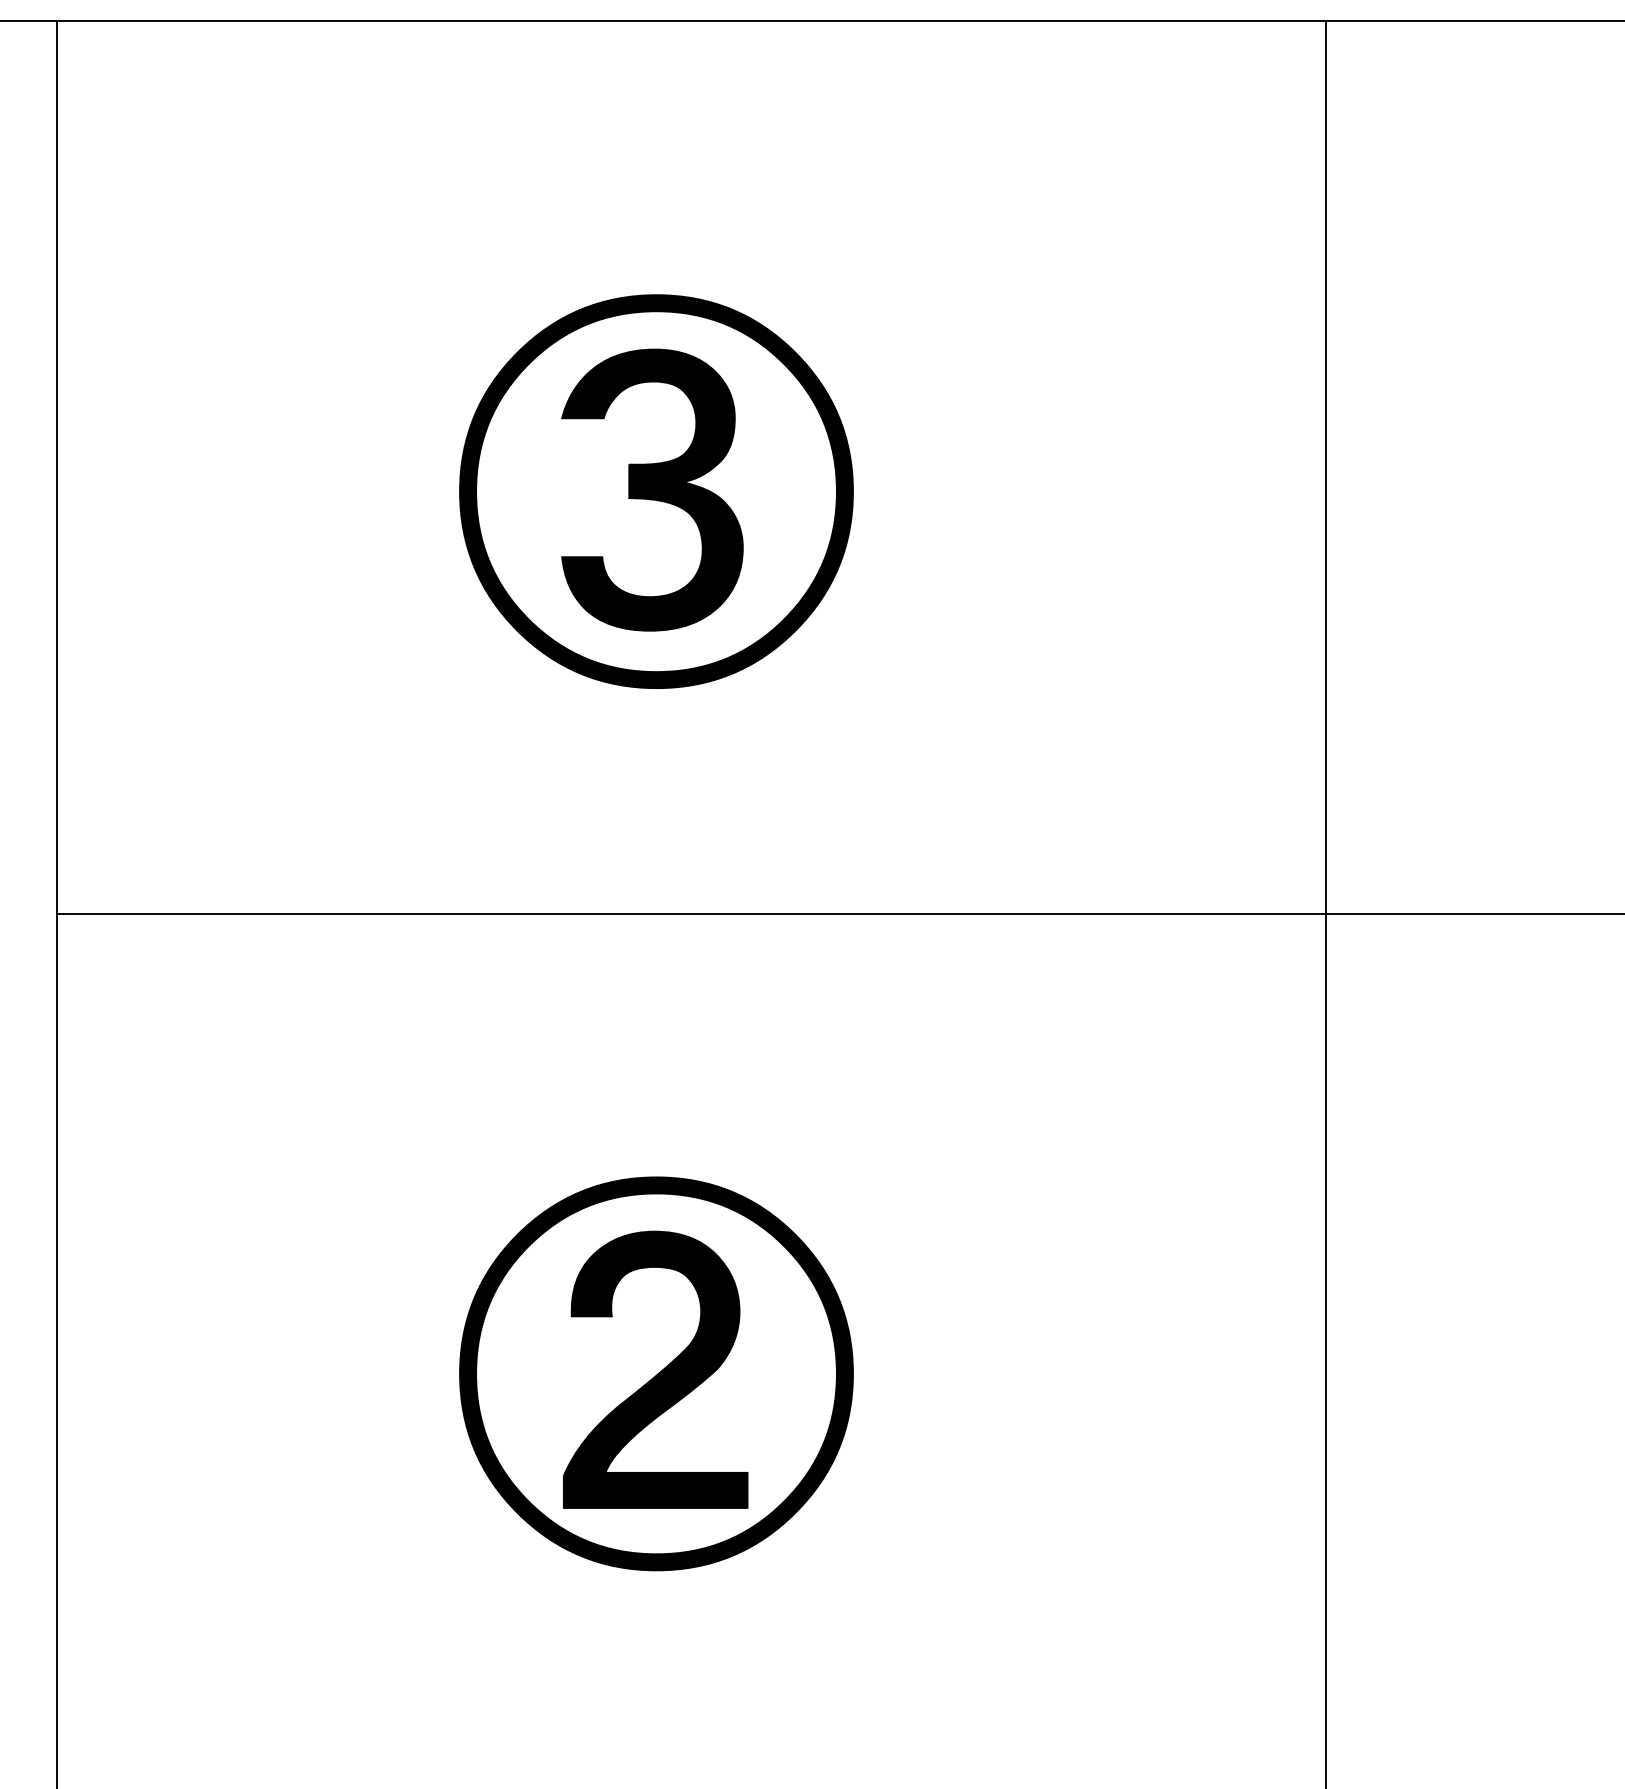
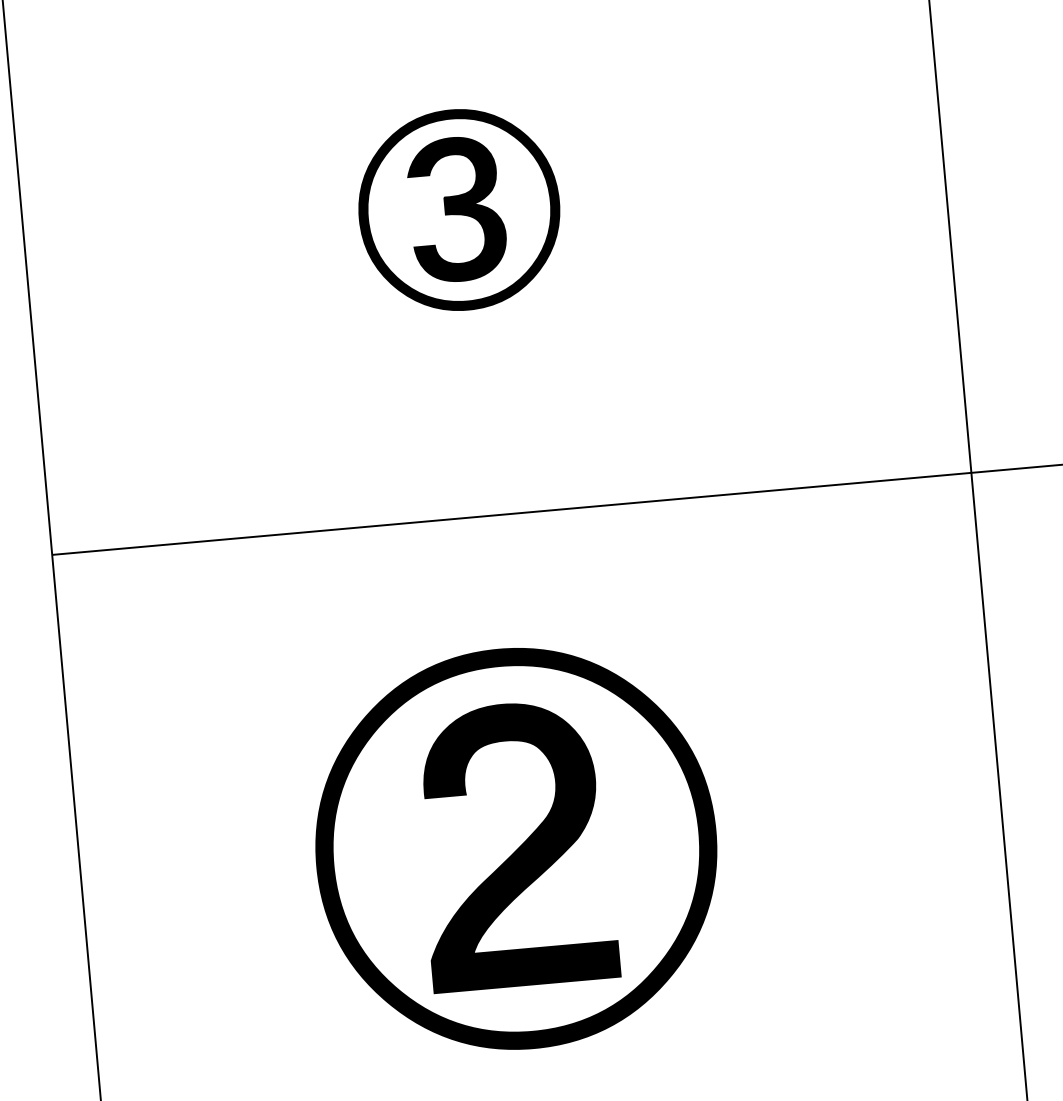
part: (656, 491) -> (459, 209), size x0.7
part: (656, 1373) -> (516, 848), size x1.4

